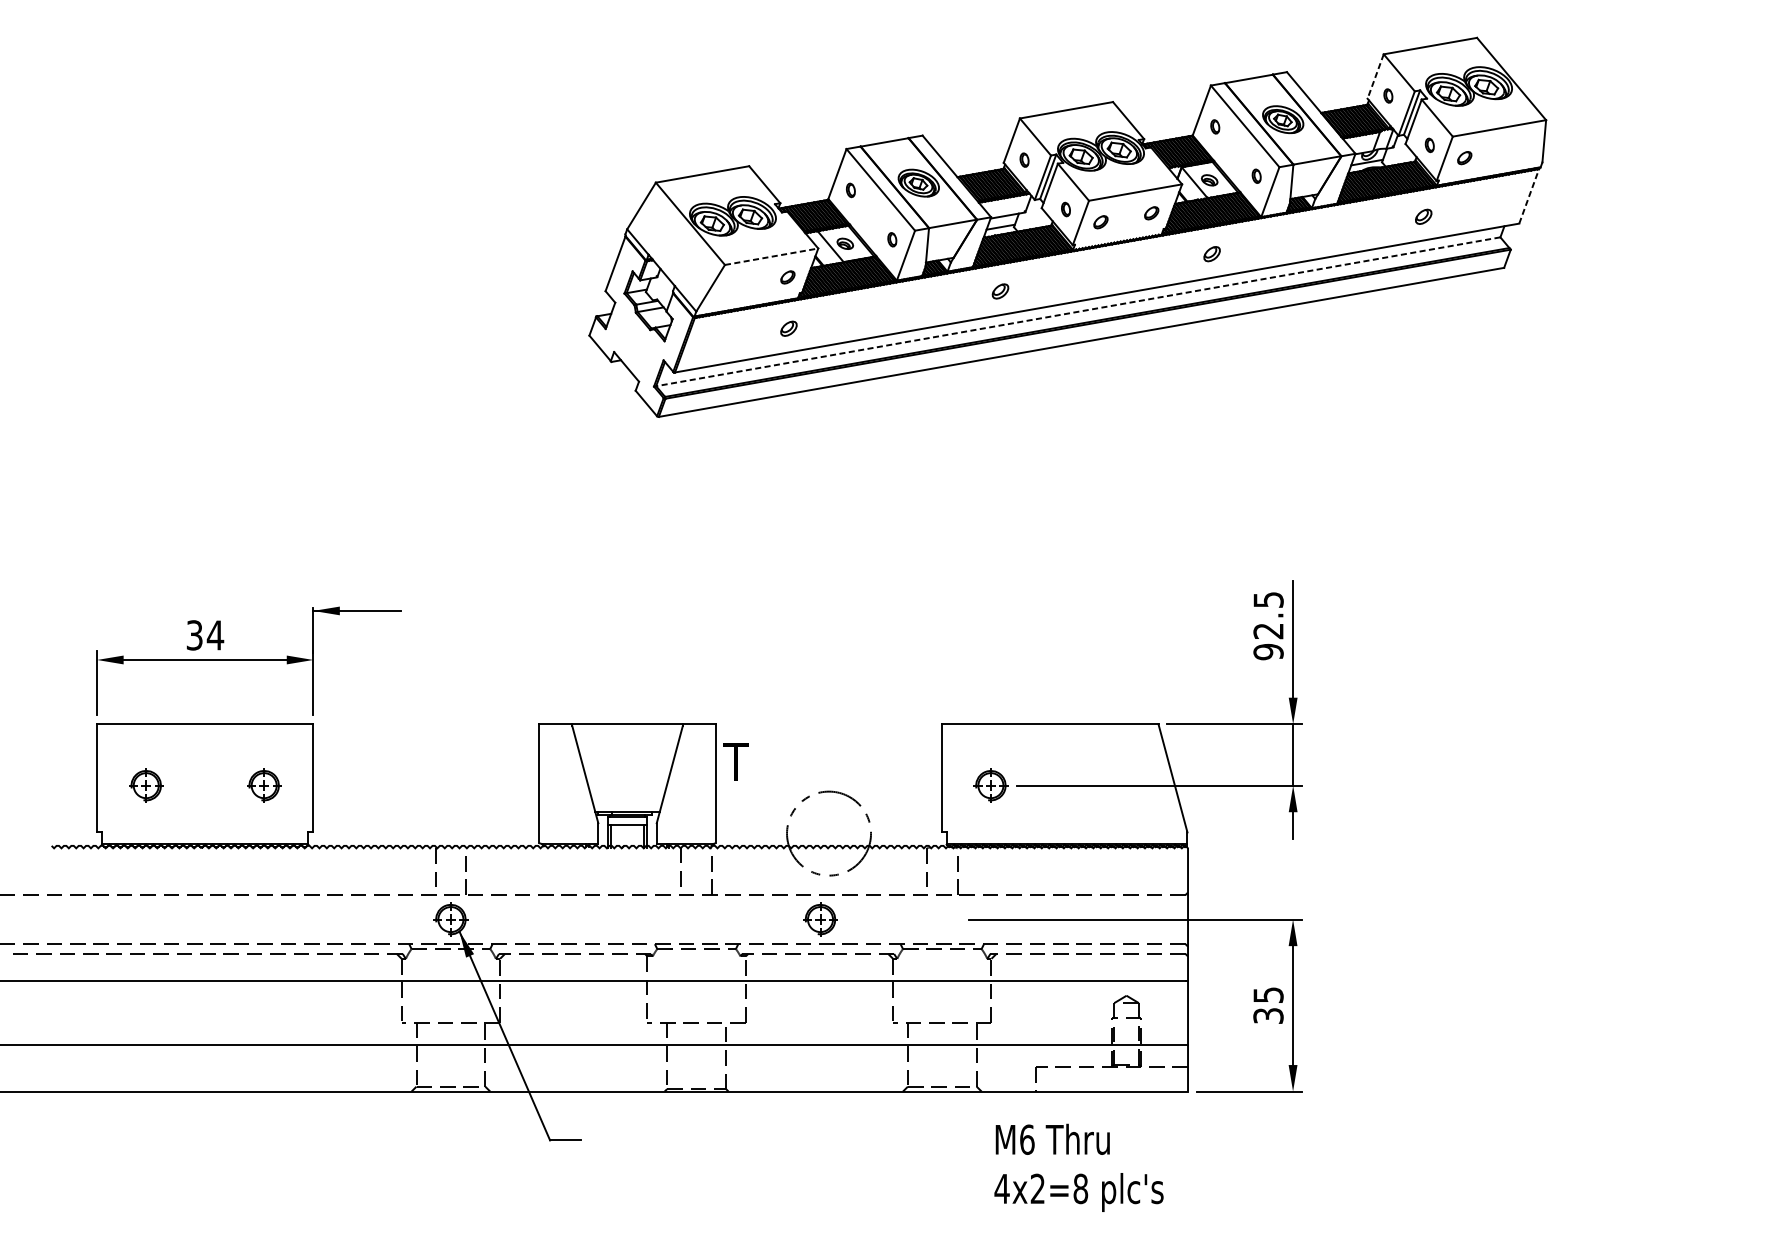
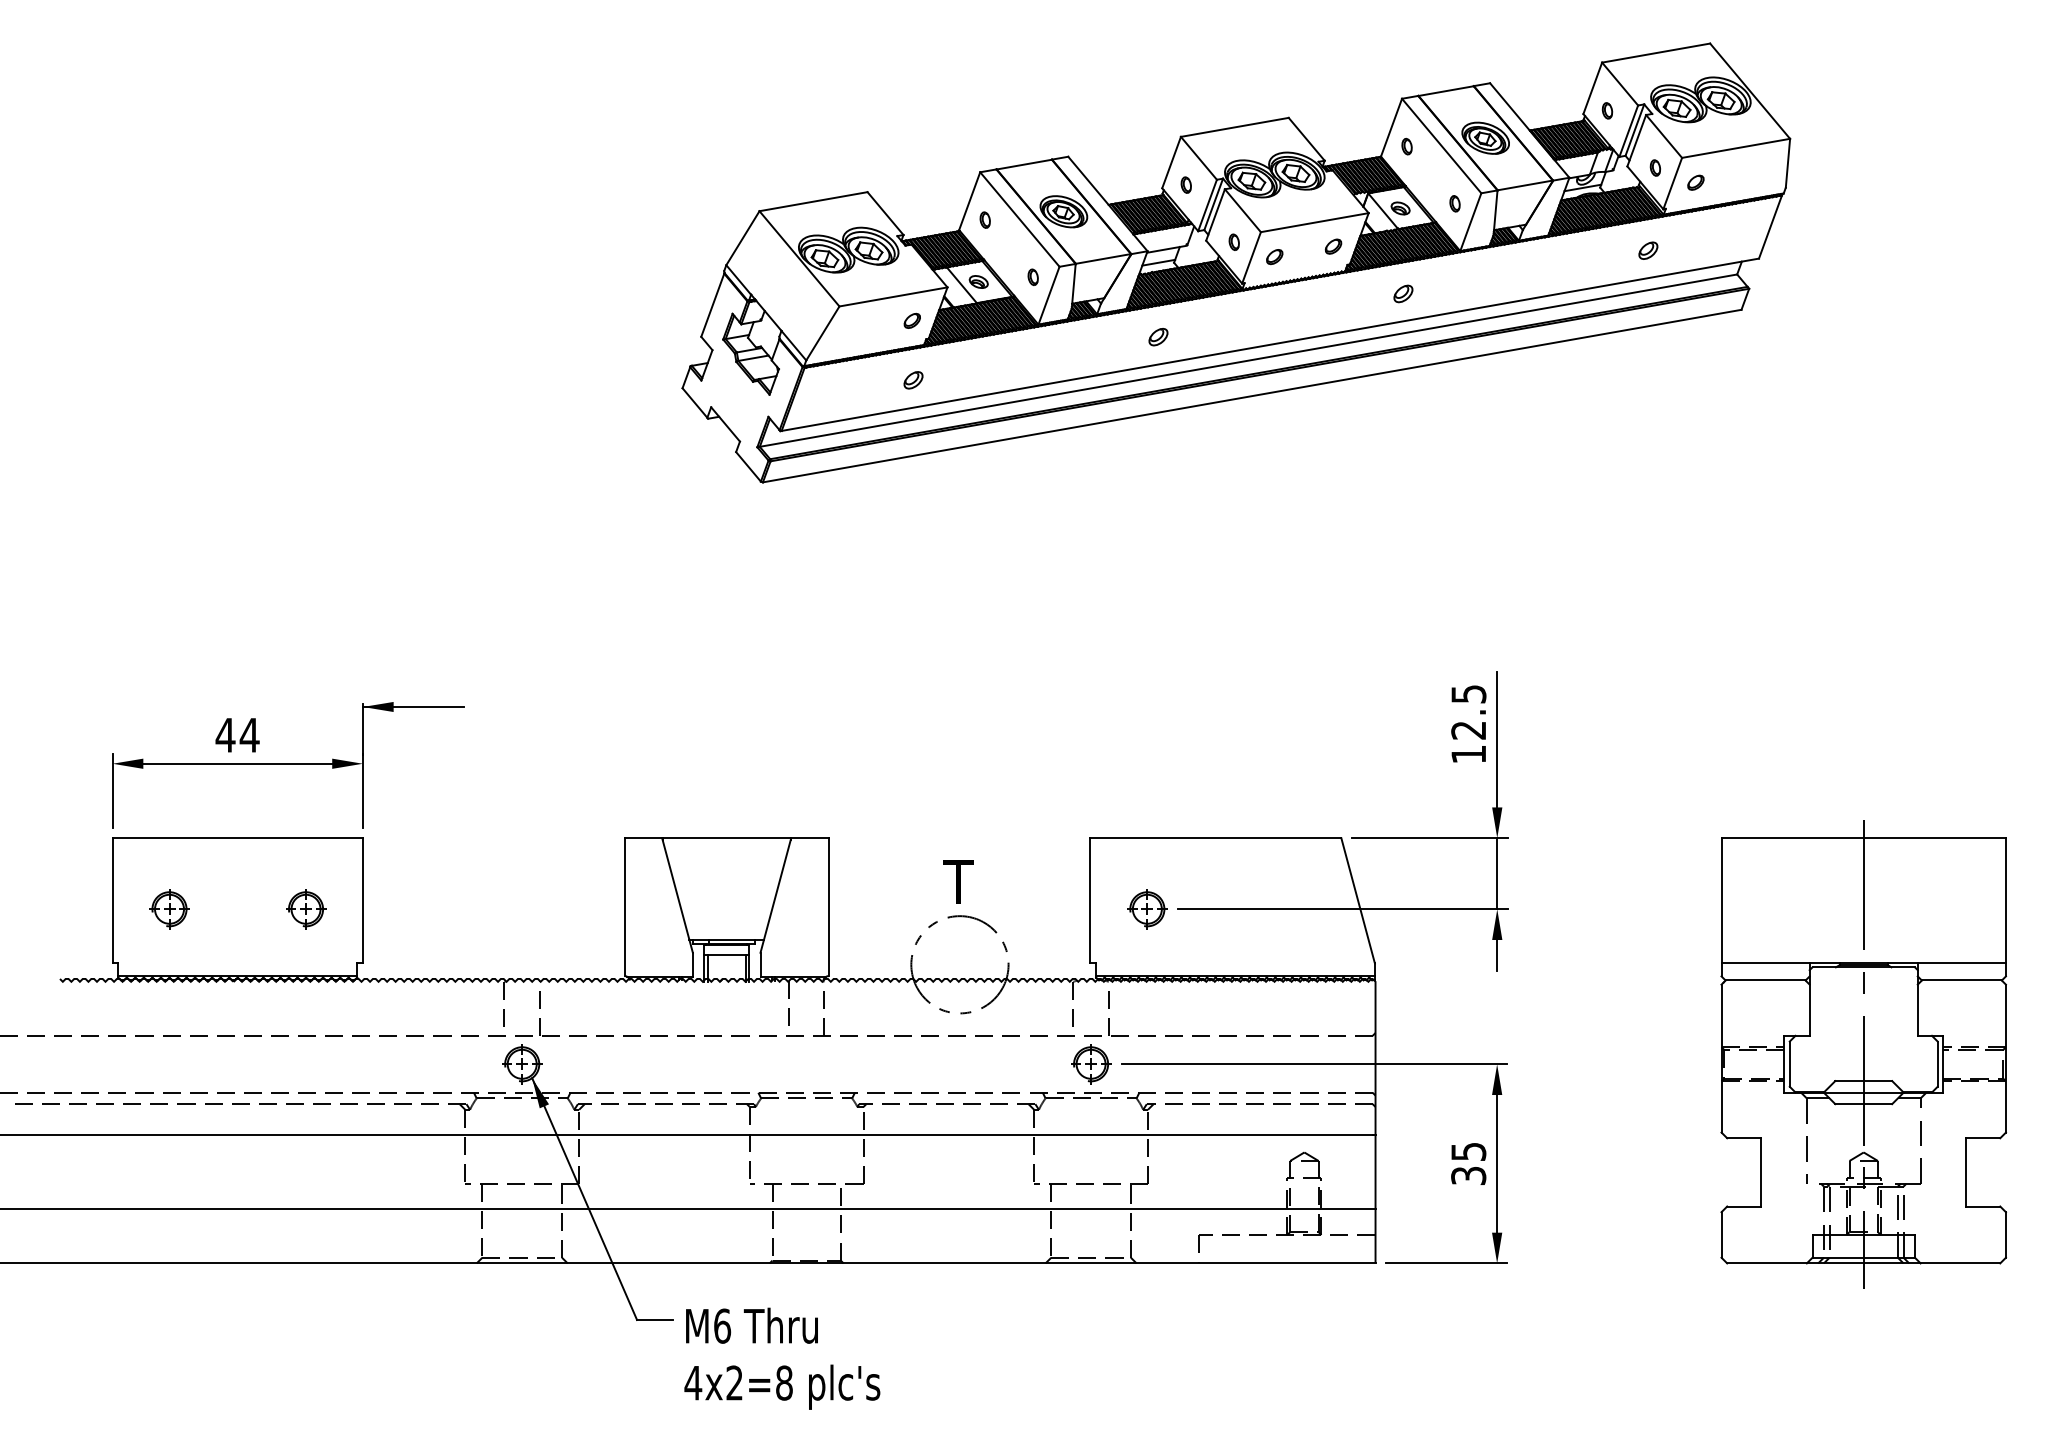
line: (1375, 76) -> (1592, 88), dashed -> solid
line: (1529, 196) -> (1770, 227), dashed -> solid
line: (771, 256) -> (893, 296), dashed -> solid
line: (1078, 311) -> (1248, 360), dashed -> solid
text: (194, 634) -> (225, 734), 34 -> 44
text: (1268, 651) -> (1468, 754), 92.5 -> 12.5
text: (736, 761) -> (958, 881), moved
part: (1609, 911) -> (1863, 1054), added
part: (820, 919) -> (1091, 1064), moved
text: (1079, 1167) -> (782, 1358), moved

